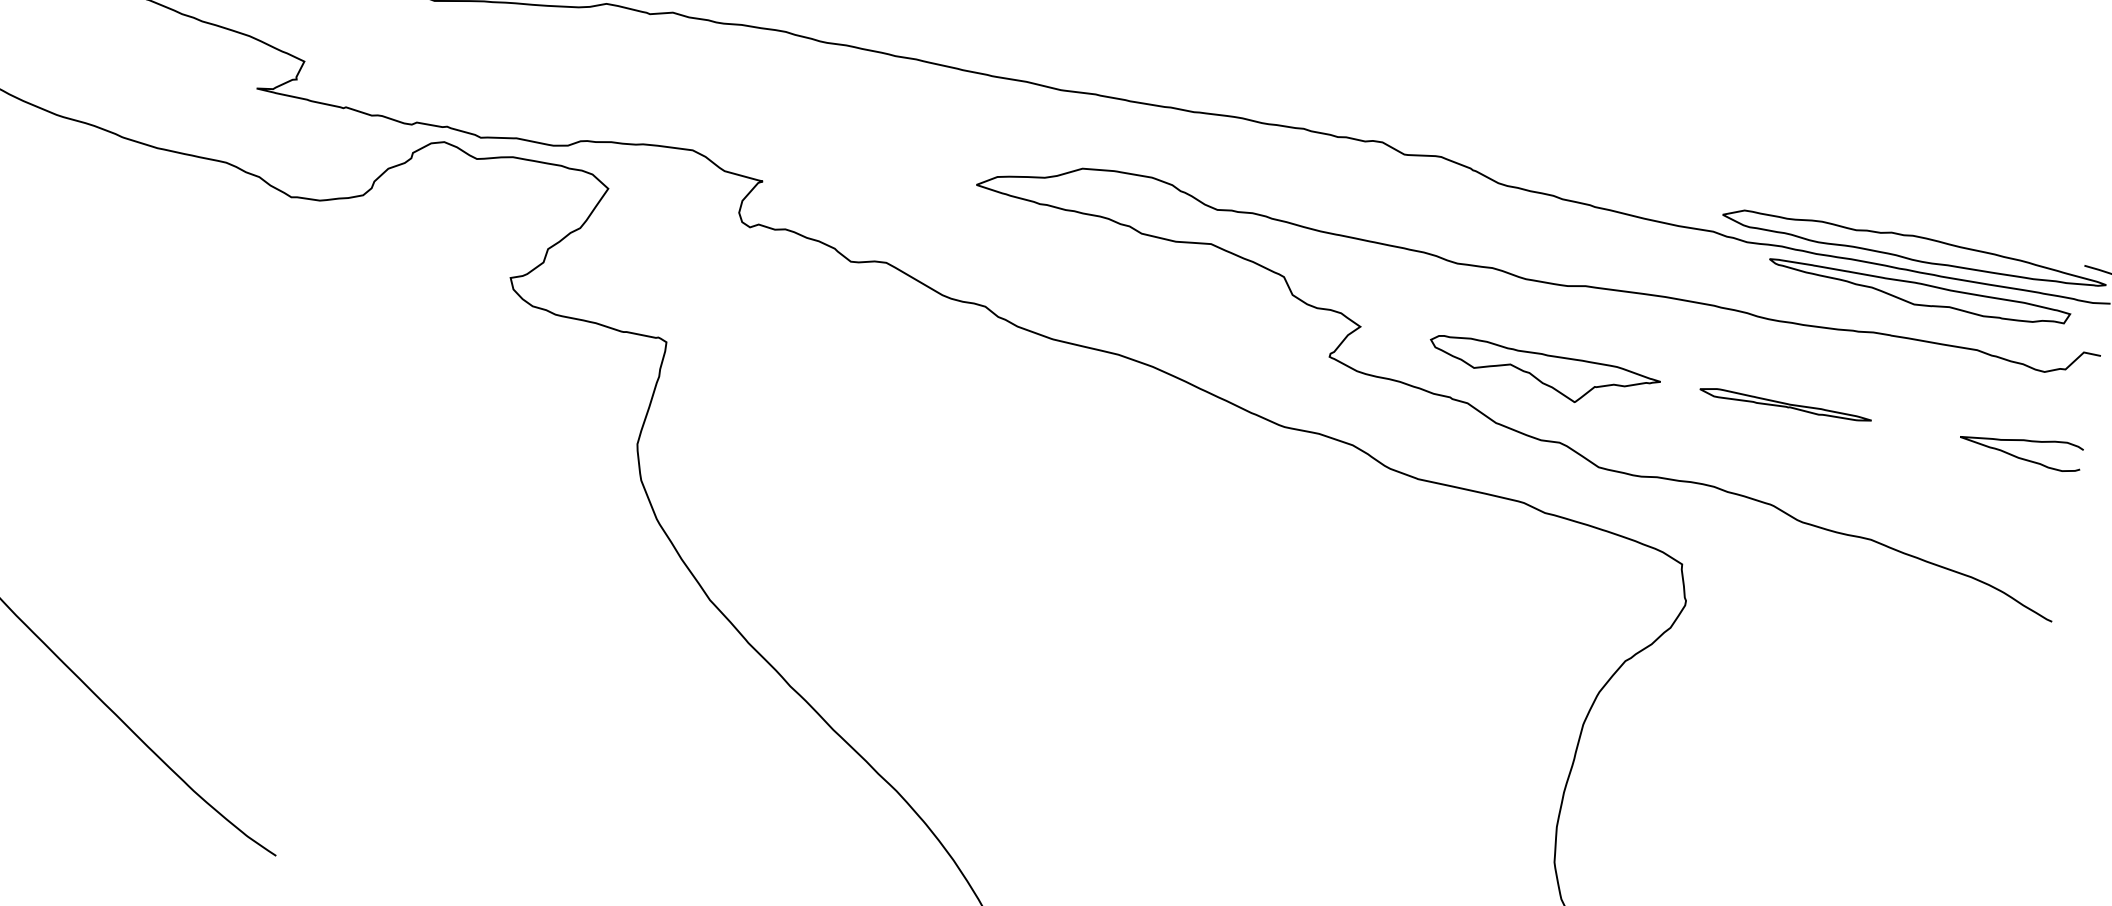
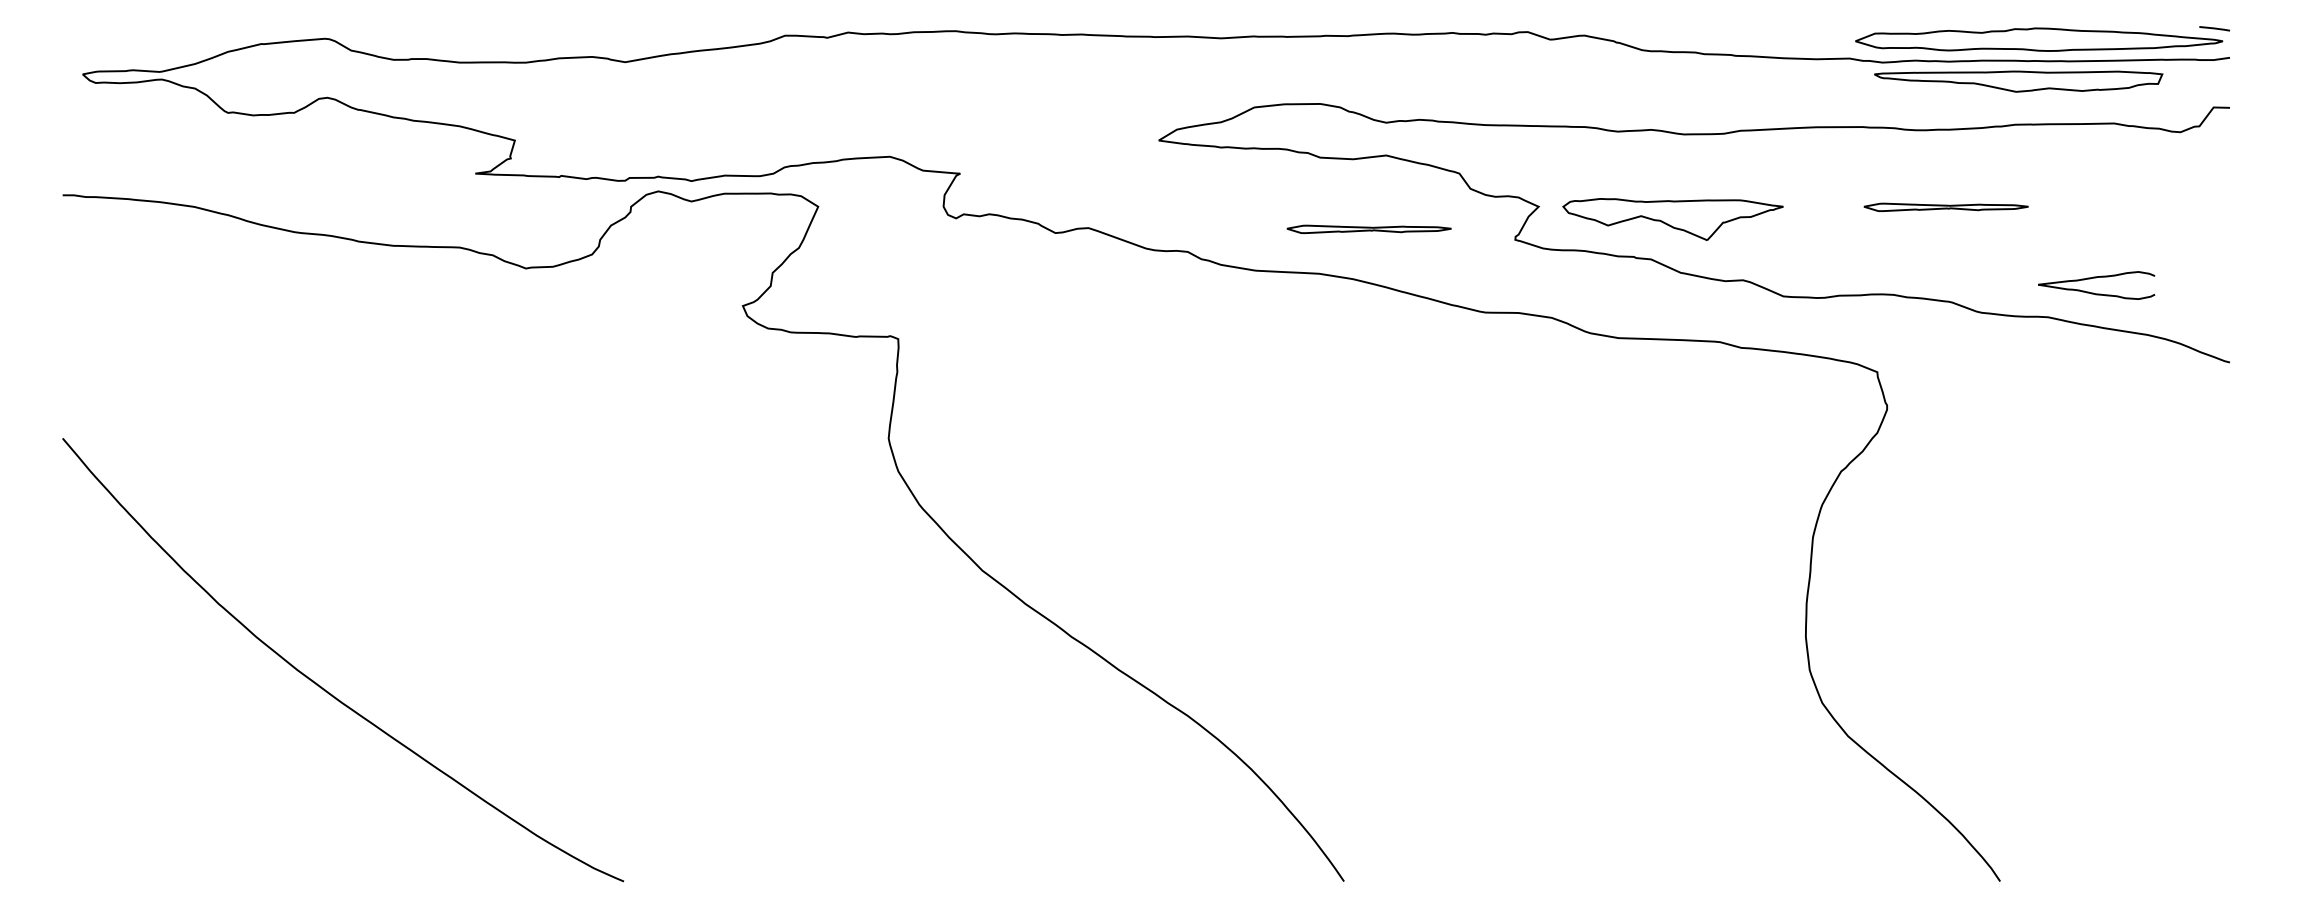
part: (1918, 294) -> (2018, 81), moved
part: (1178, 316) -> (1368, 228), added
part: (1542, 373) -> (1672, 219), moved
curve: (2022, 441) -> (2096, 278), moved

